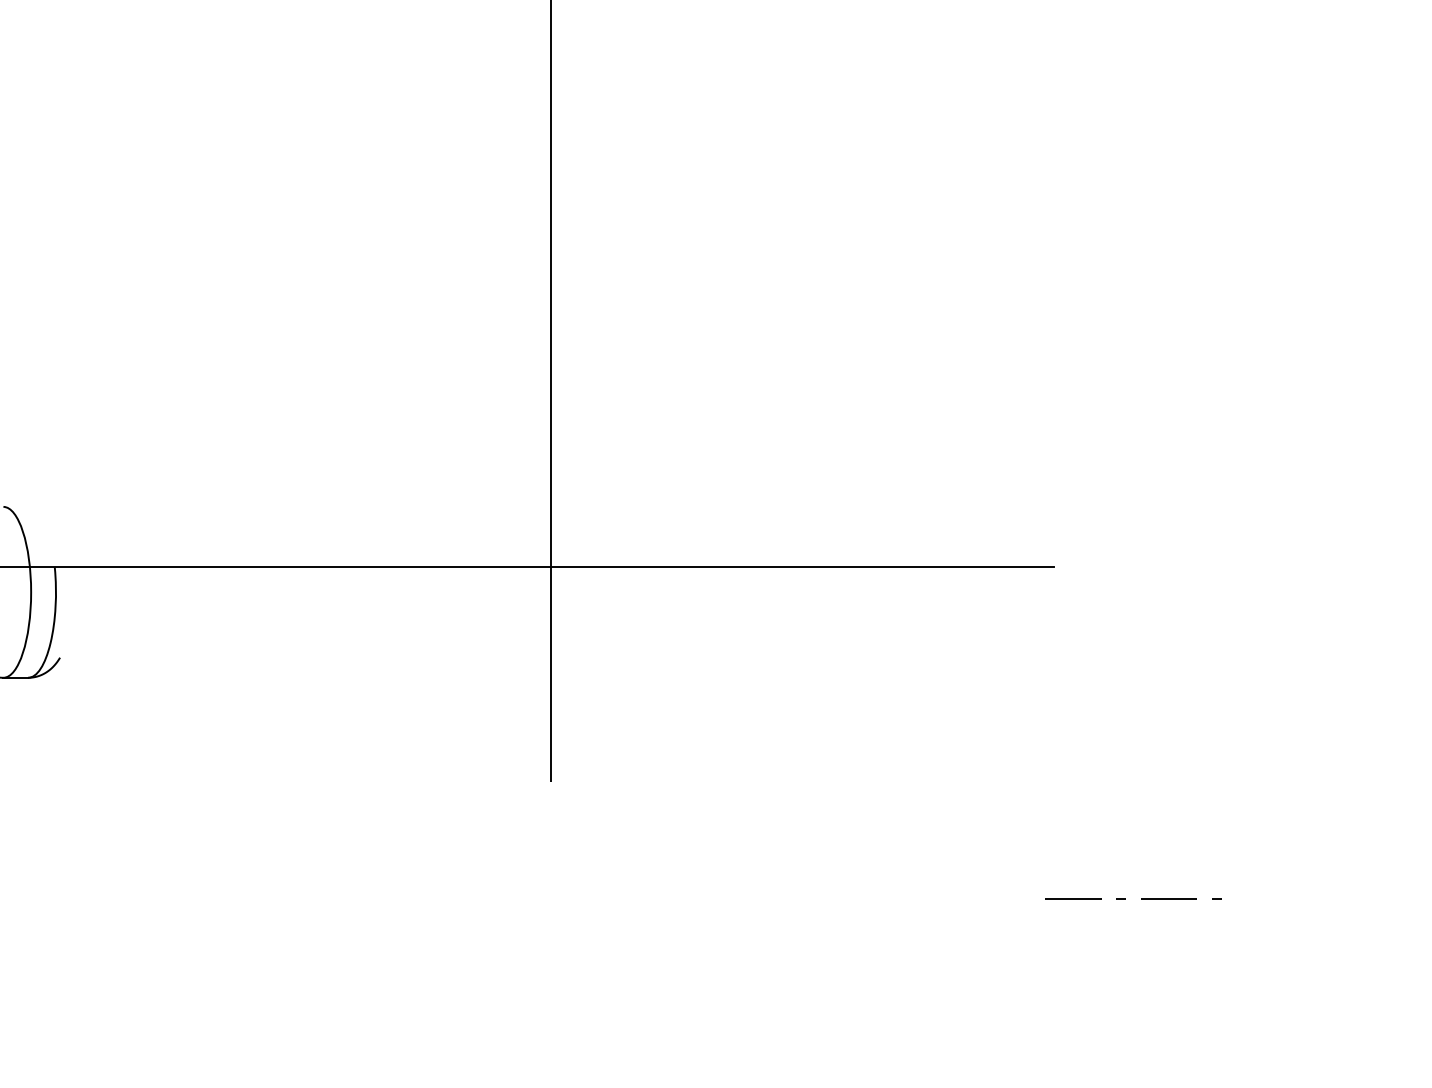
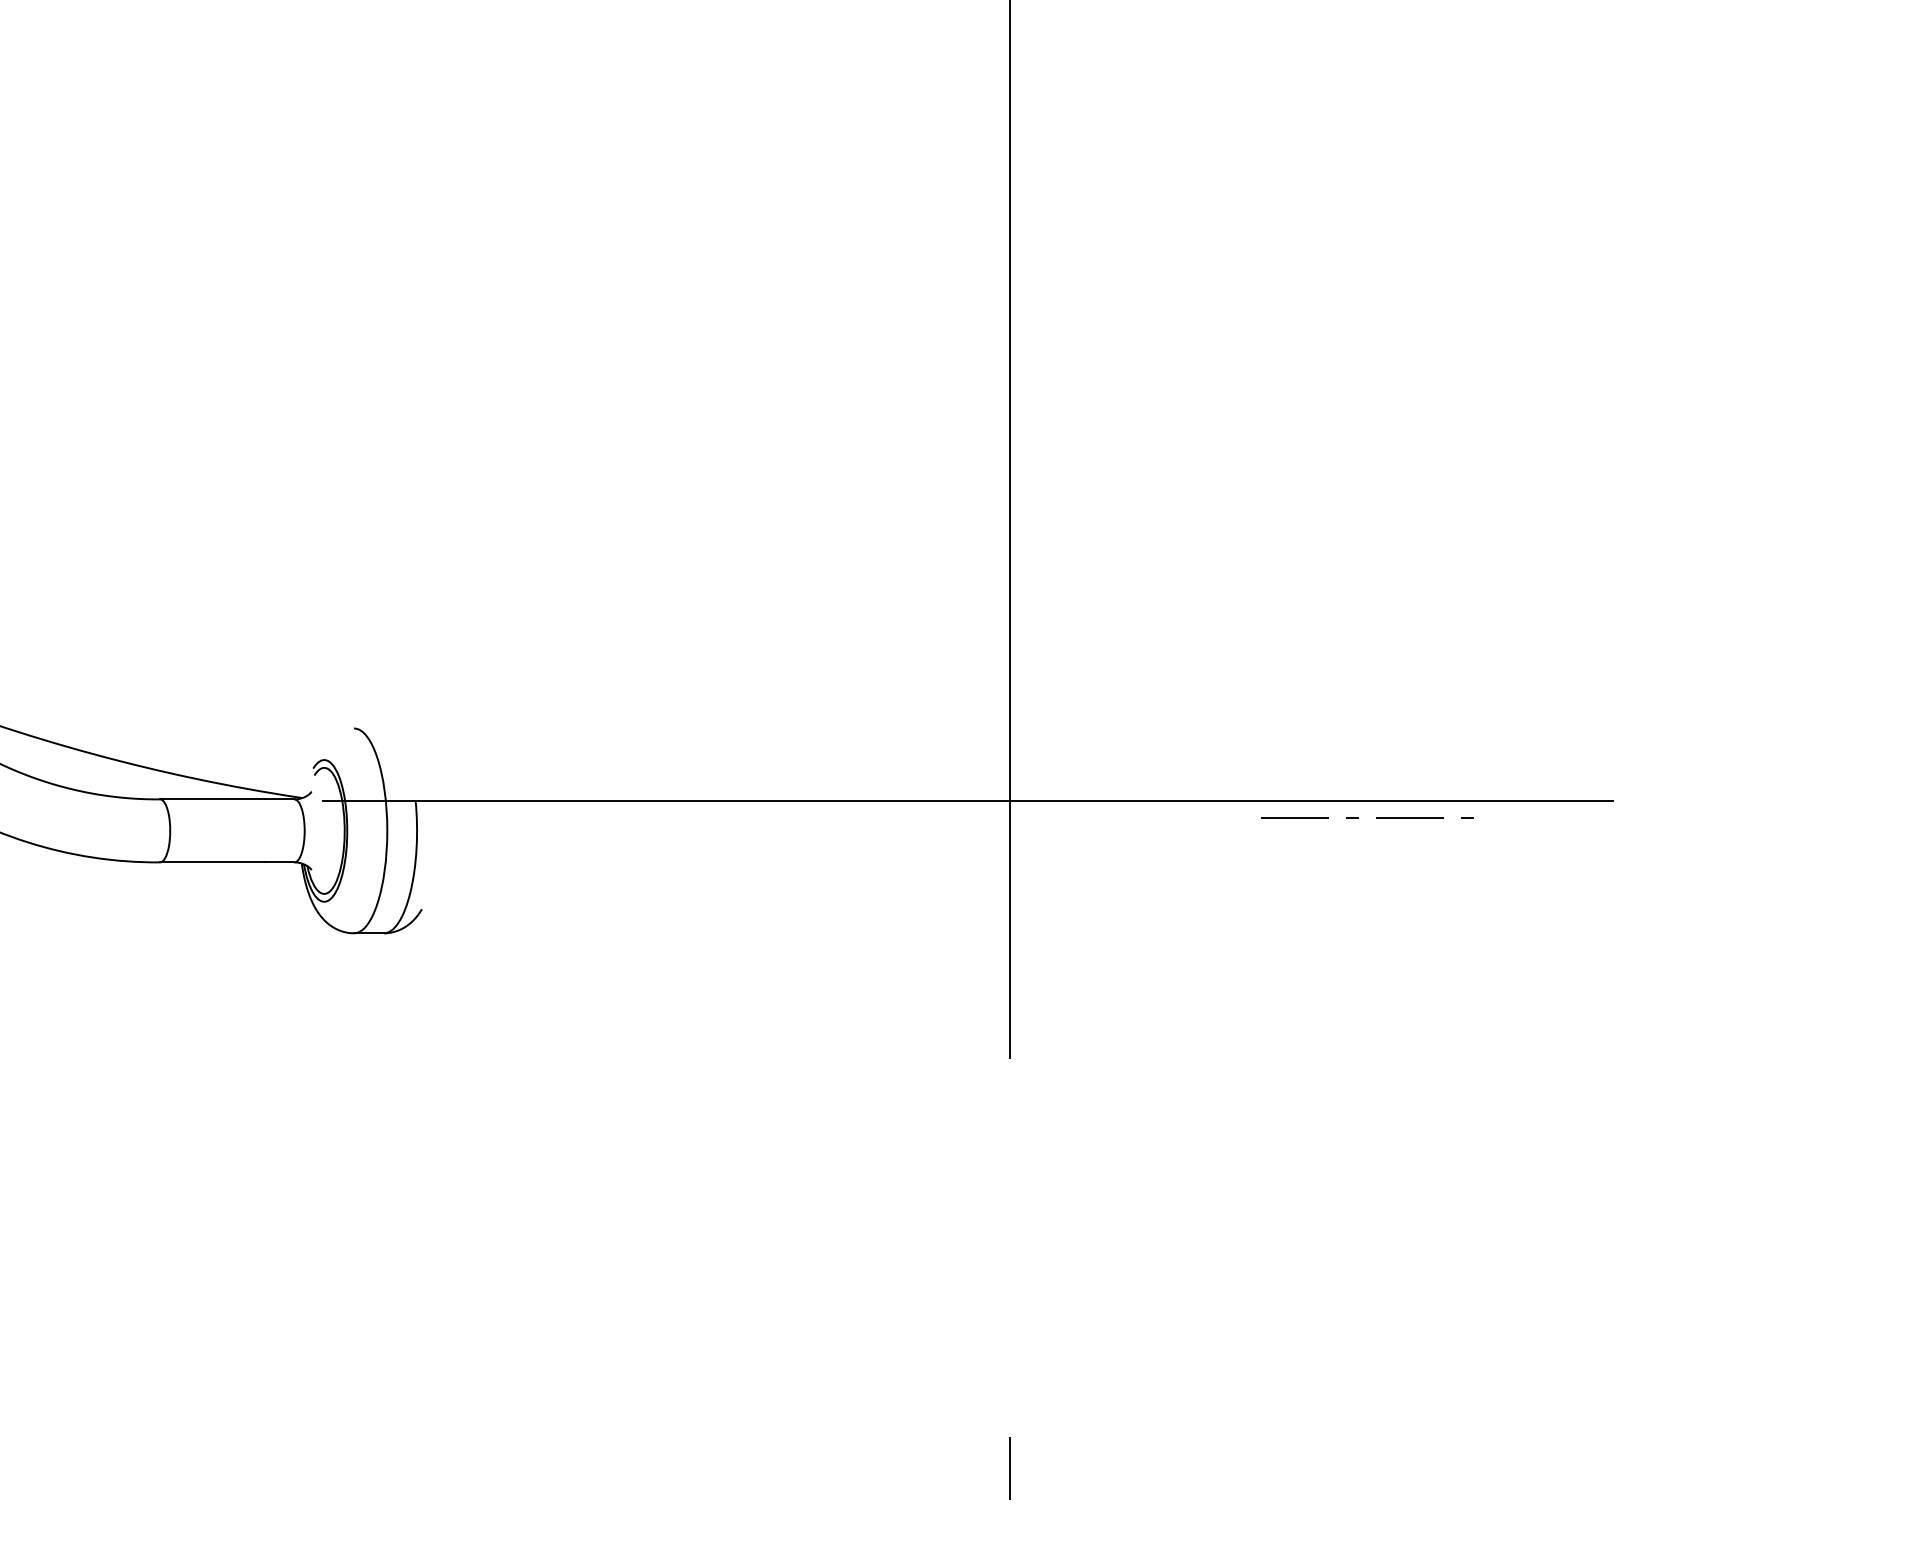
line: (1126, 898) -> (1358, 817), moved

